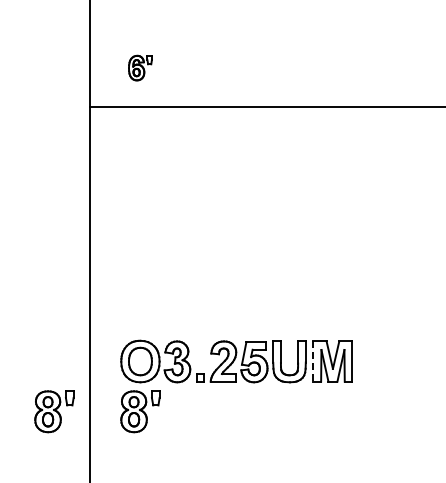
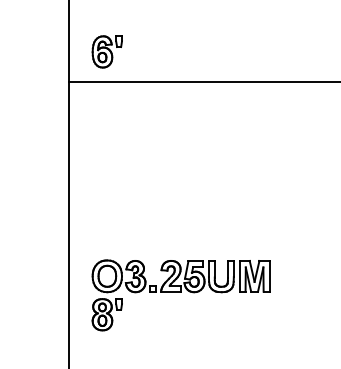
part: (140, 67) -> (107, 51), size x1.67
line: (313, 362) -> (239, 277), dashed -> solid
part: (54, 411) -> (41, 314), removed

